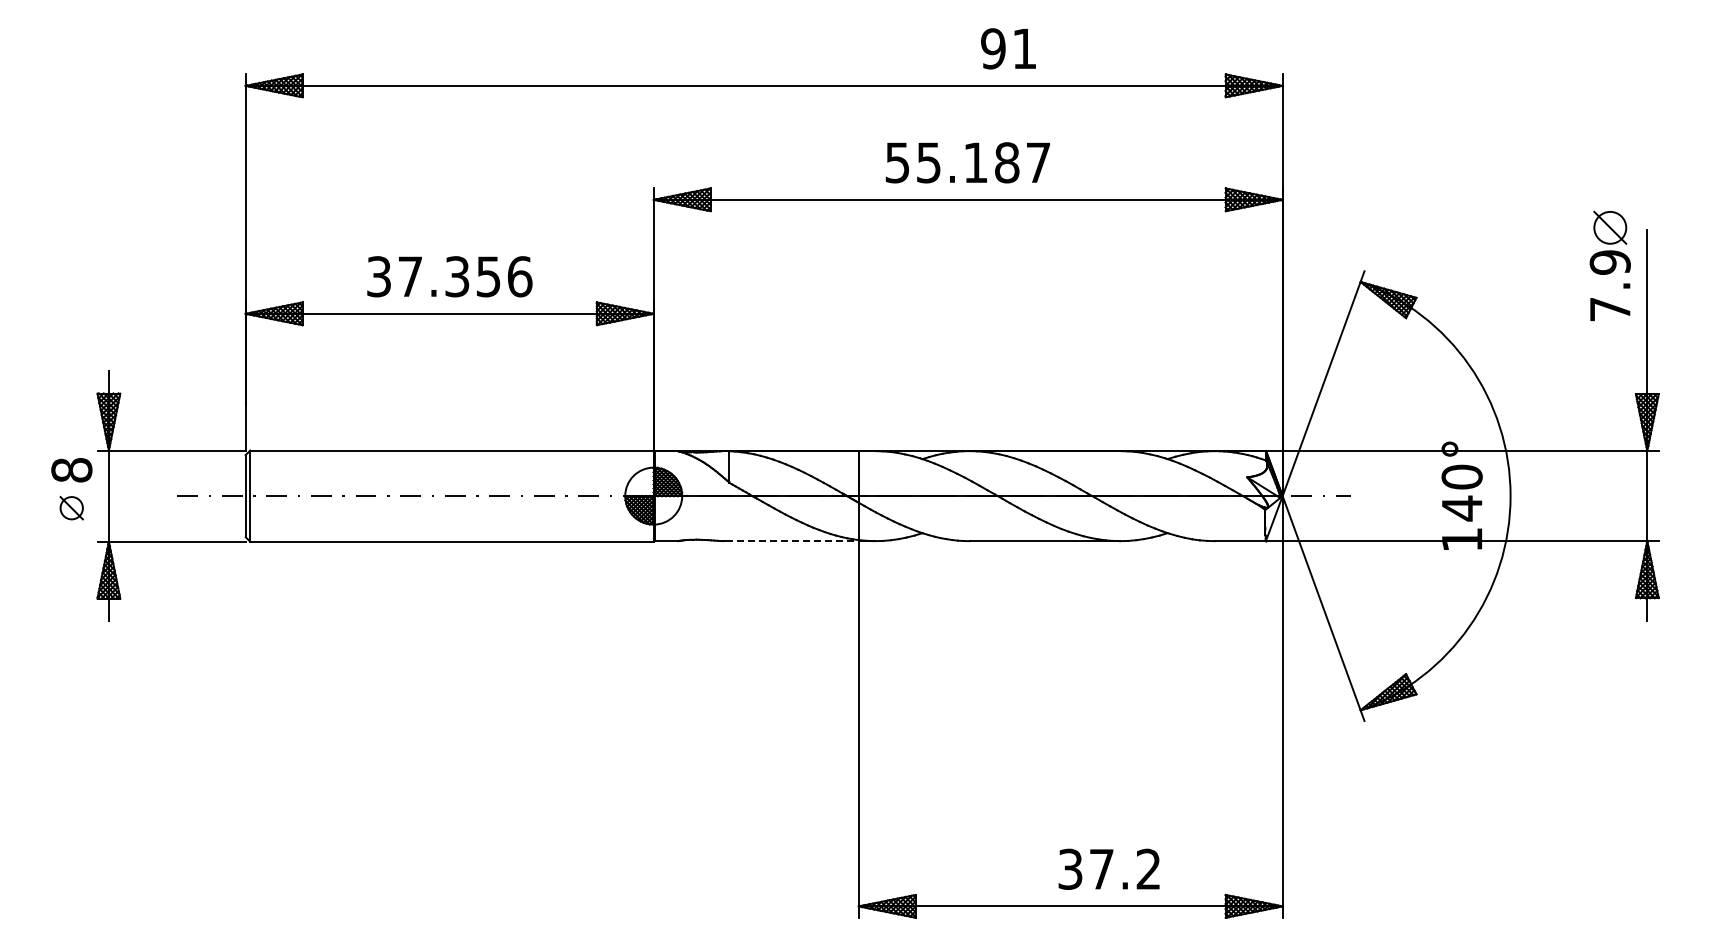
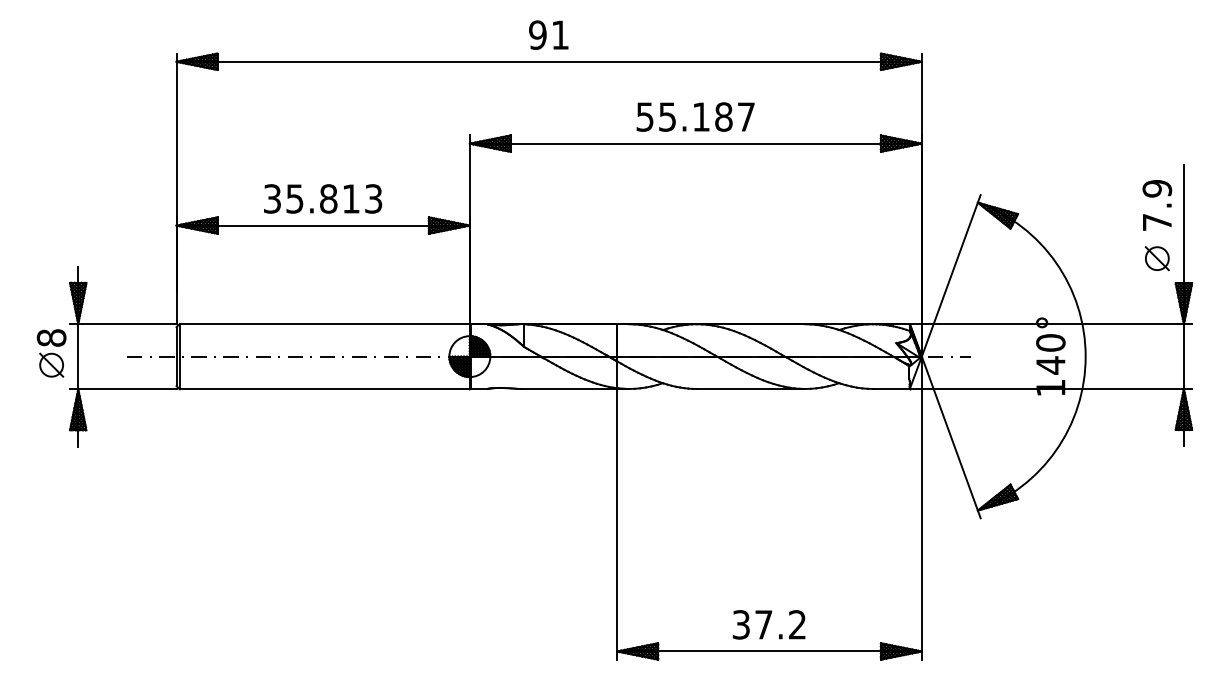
text: (1008, 48) -> (548, 34), moved
part: (1610, 227) -> (1157, 258), moved
text: (465, 276) -> (334, 198), 37.356 -> 35.813
part: (71, 508) -> (51, 365), size x1.43
line: (793, 541) -> (570, 389), dashed -> solid
text: (1108, 868) -> (768, 624), moved

